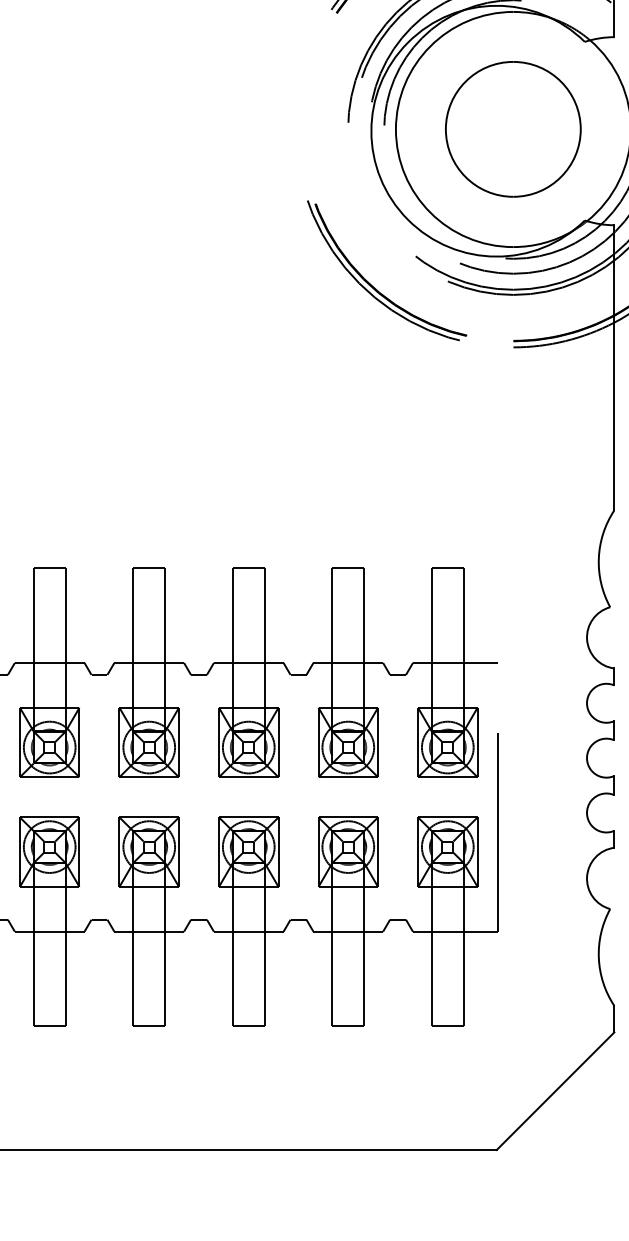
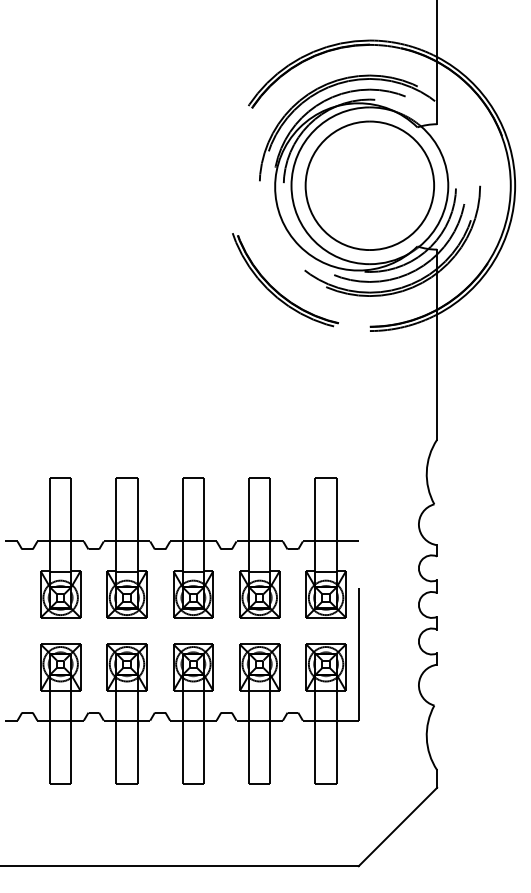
part: (512, 129) -> (369, 185), size x1.43

